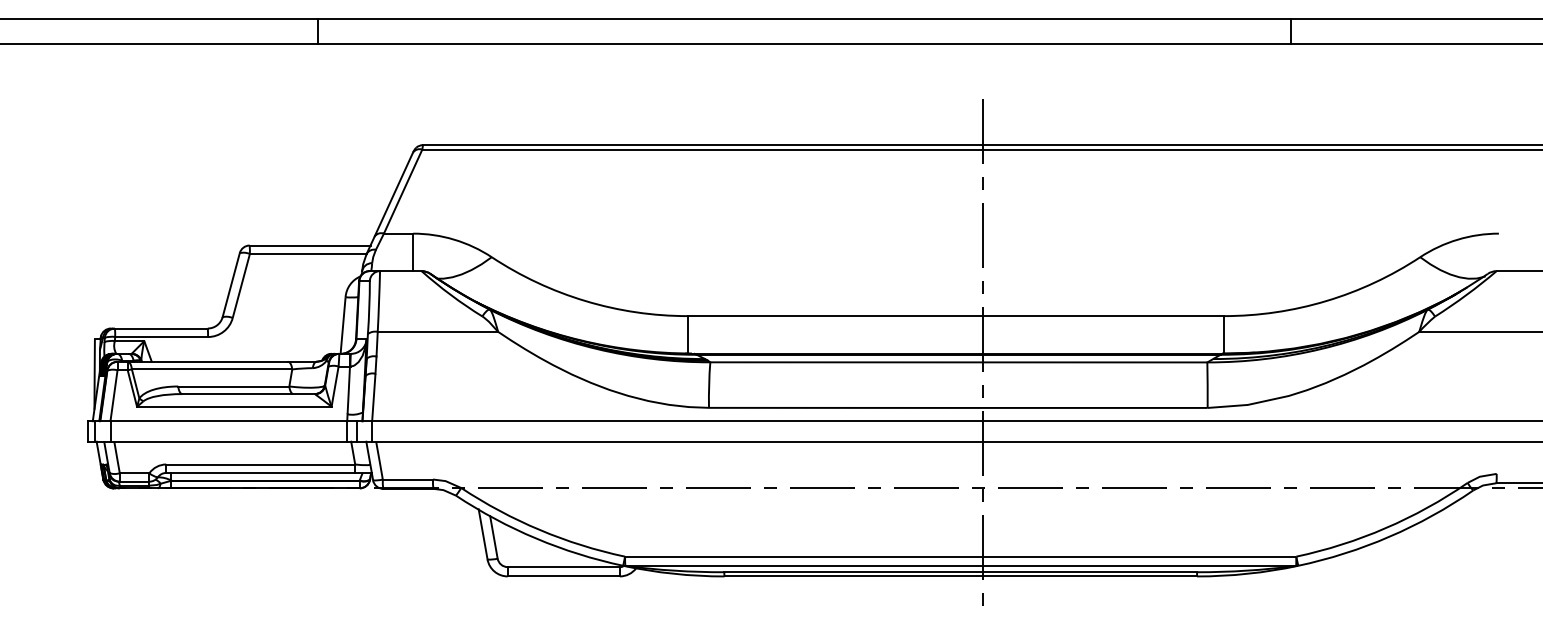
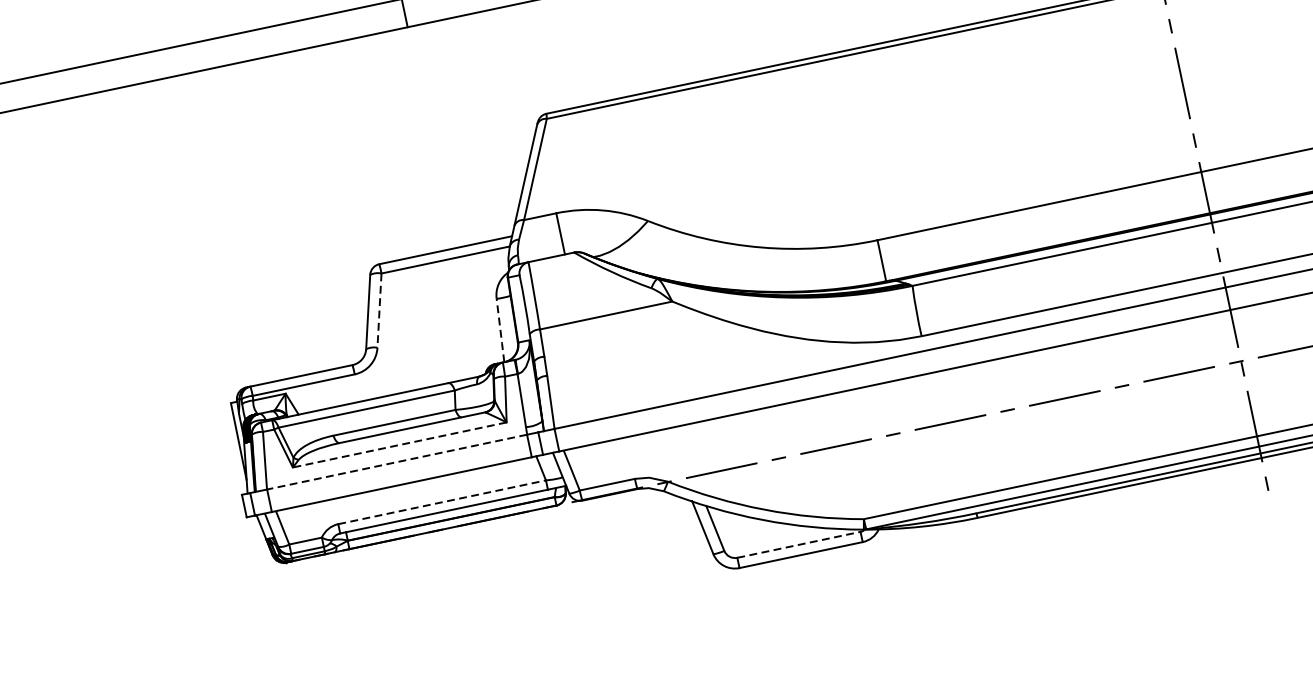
line: (241, 285) -> (379, 310), solid -> dashed
line: (343, 326) -> (501, 331), solid -> dashed
line: (233, 406) -> (398, 444), solid -> dashed
line: (228, 421) -> (396, 462), solid -> dashed
line: (260, 464) -> (441, 502), solid -> dashed
line: (564, 567) -> (799, 545), solid -> dashed

